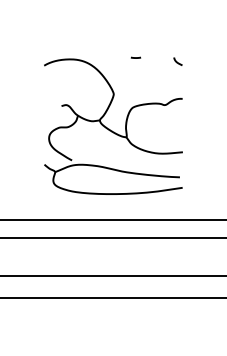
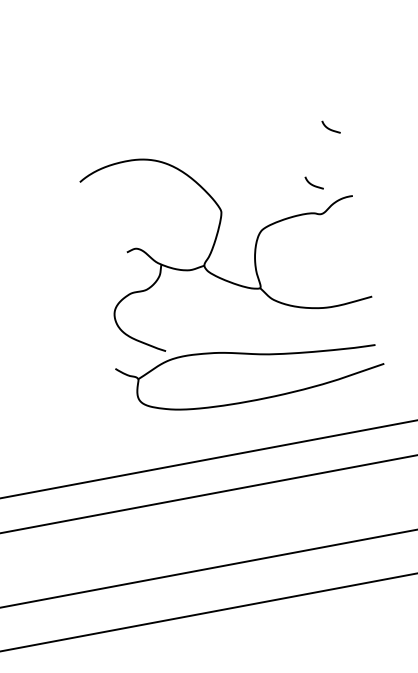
curve: (135, 57) -> (249, 134), removed
curve: (163, 88) -> (313, 183), added

